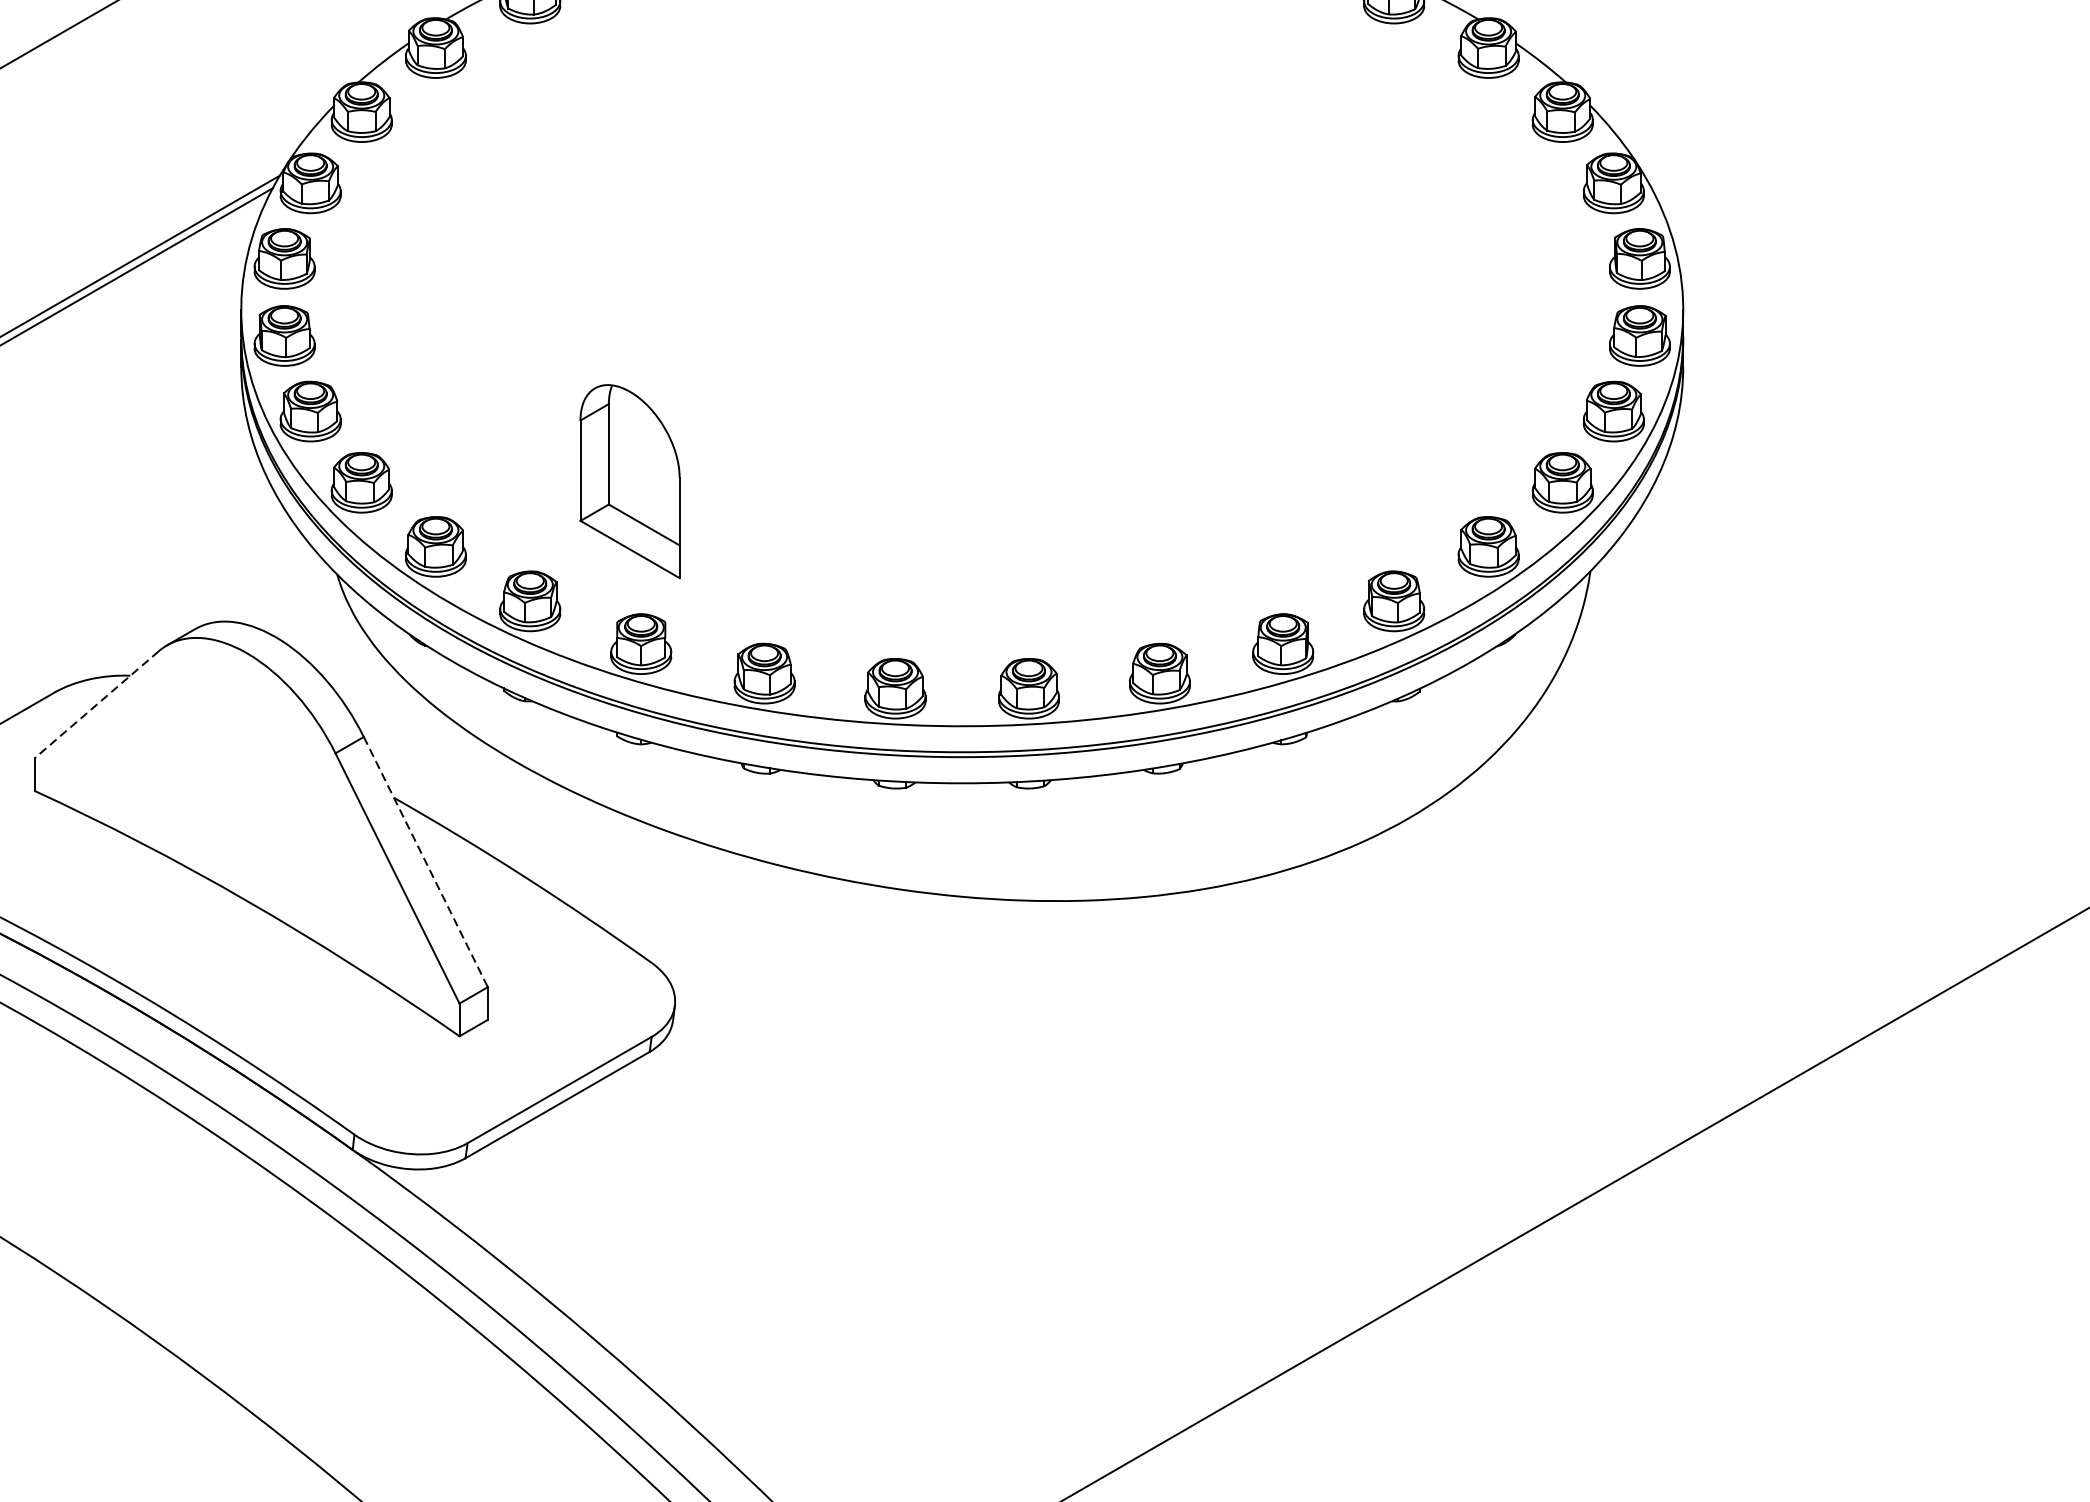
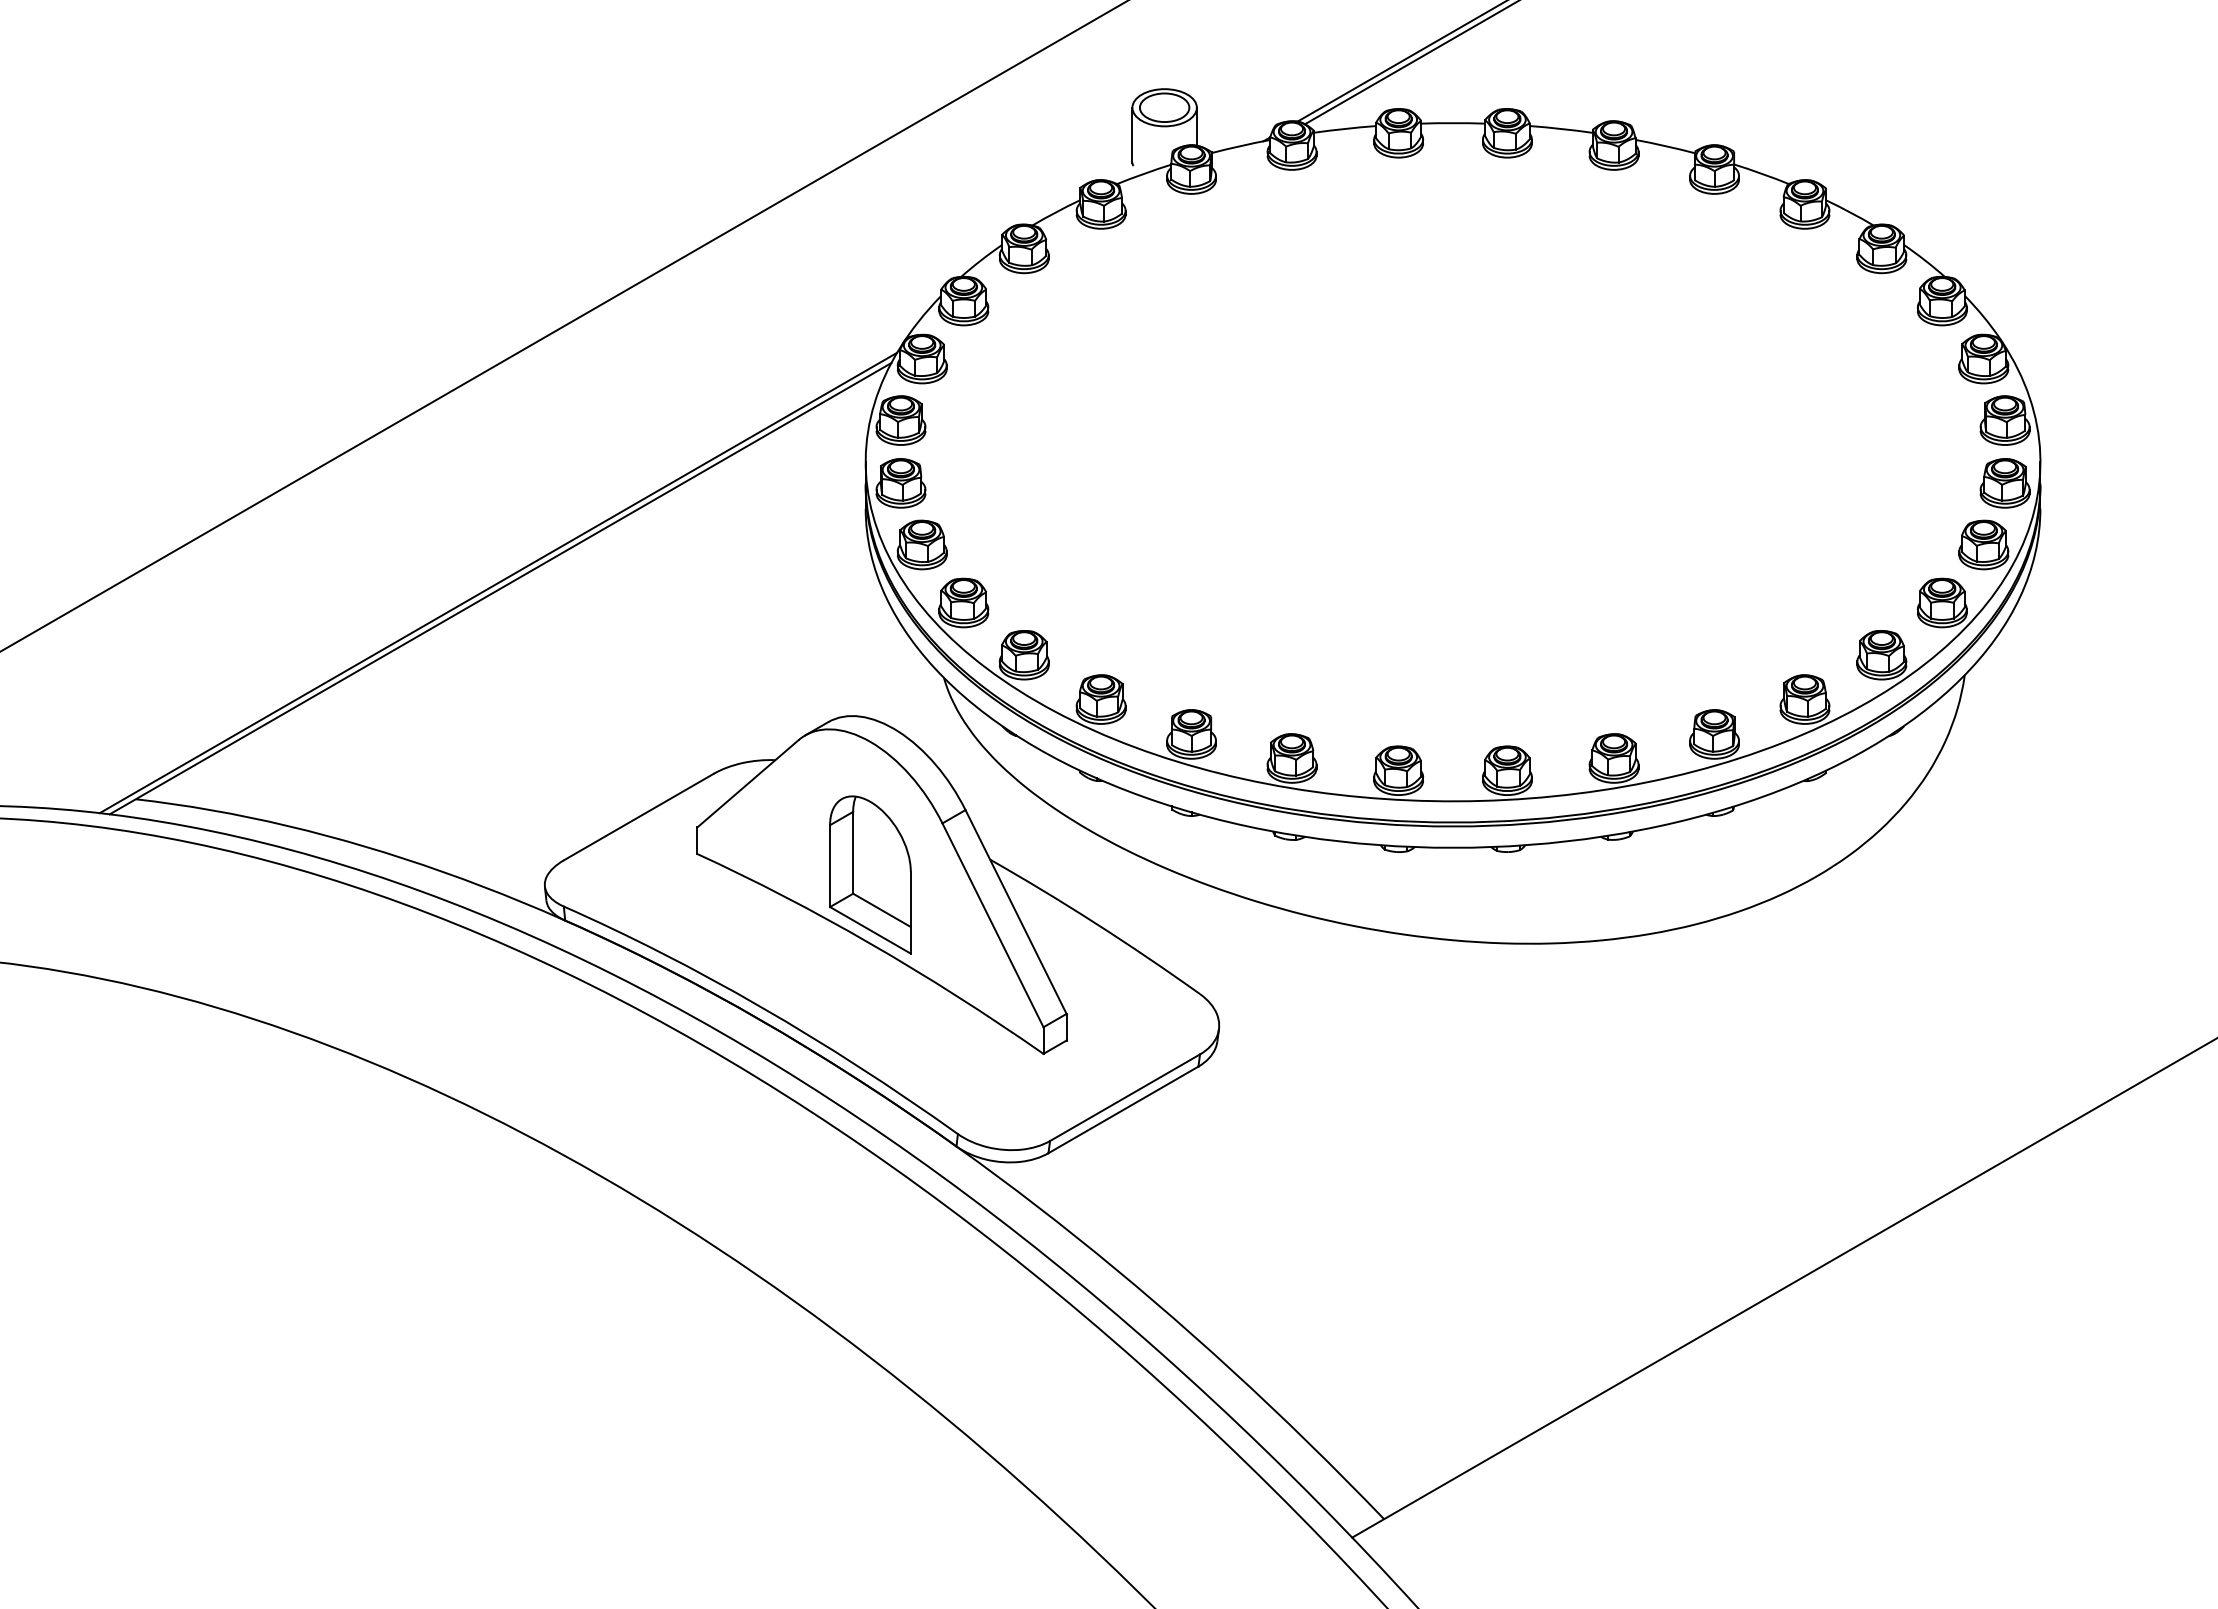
part: (630, 480) -> (870, 874), moved
line: (96, 704) -> (747, 783), dashed -> solid
line: (426, 862) -> (1016, 912), dashed -> solid

